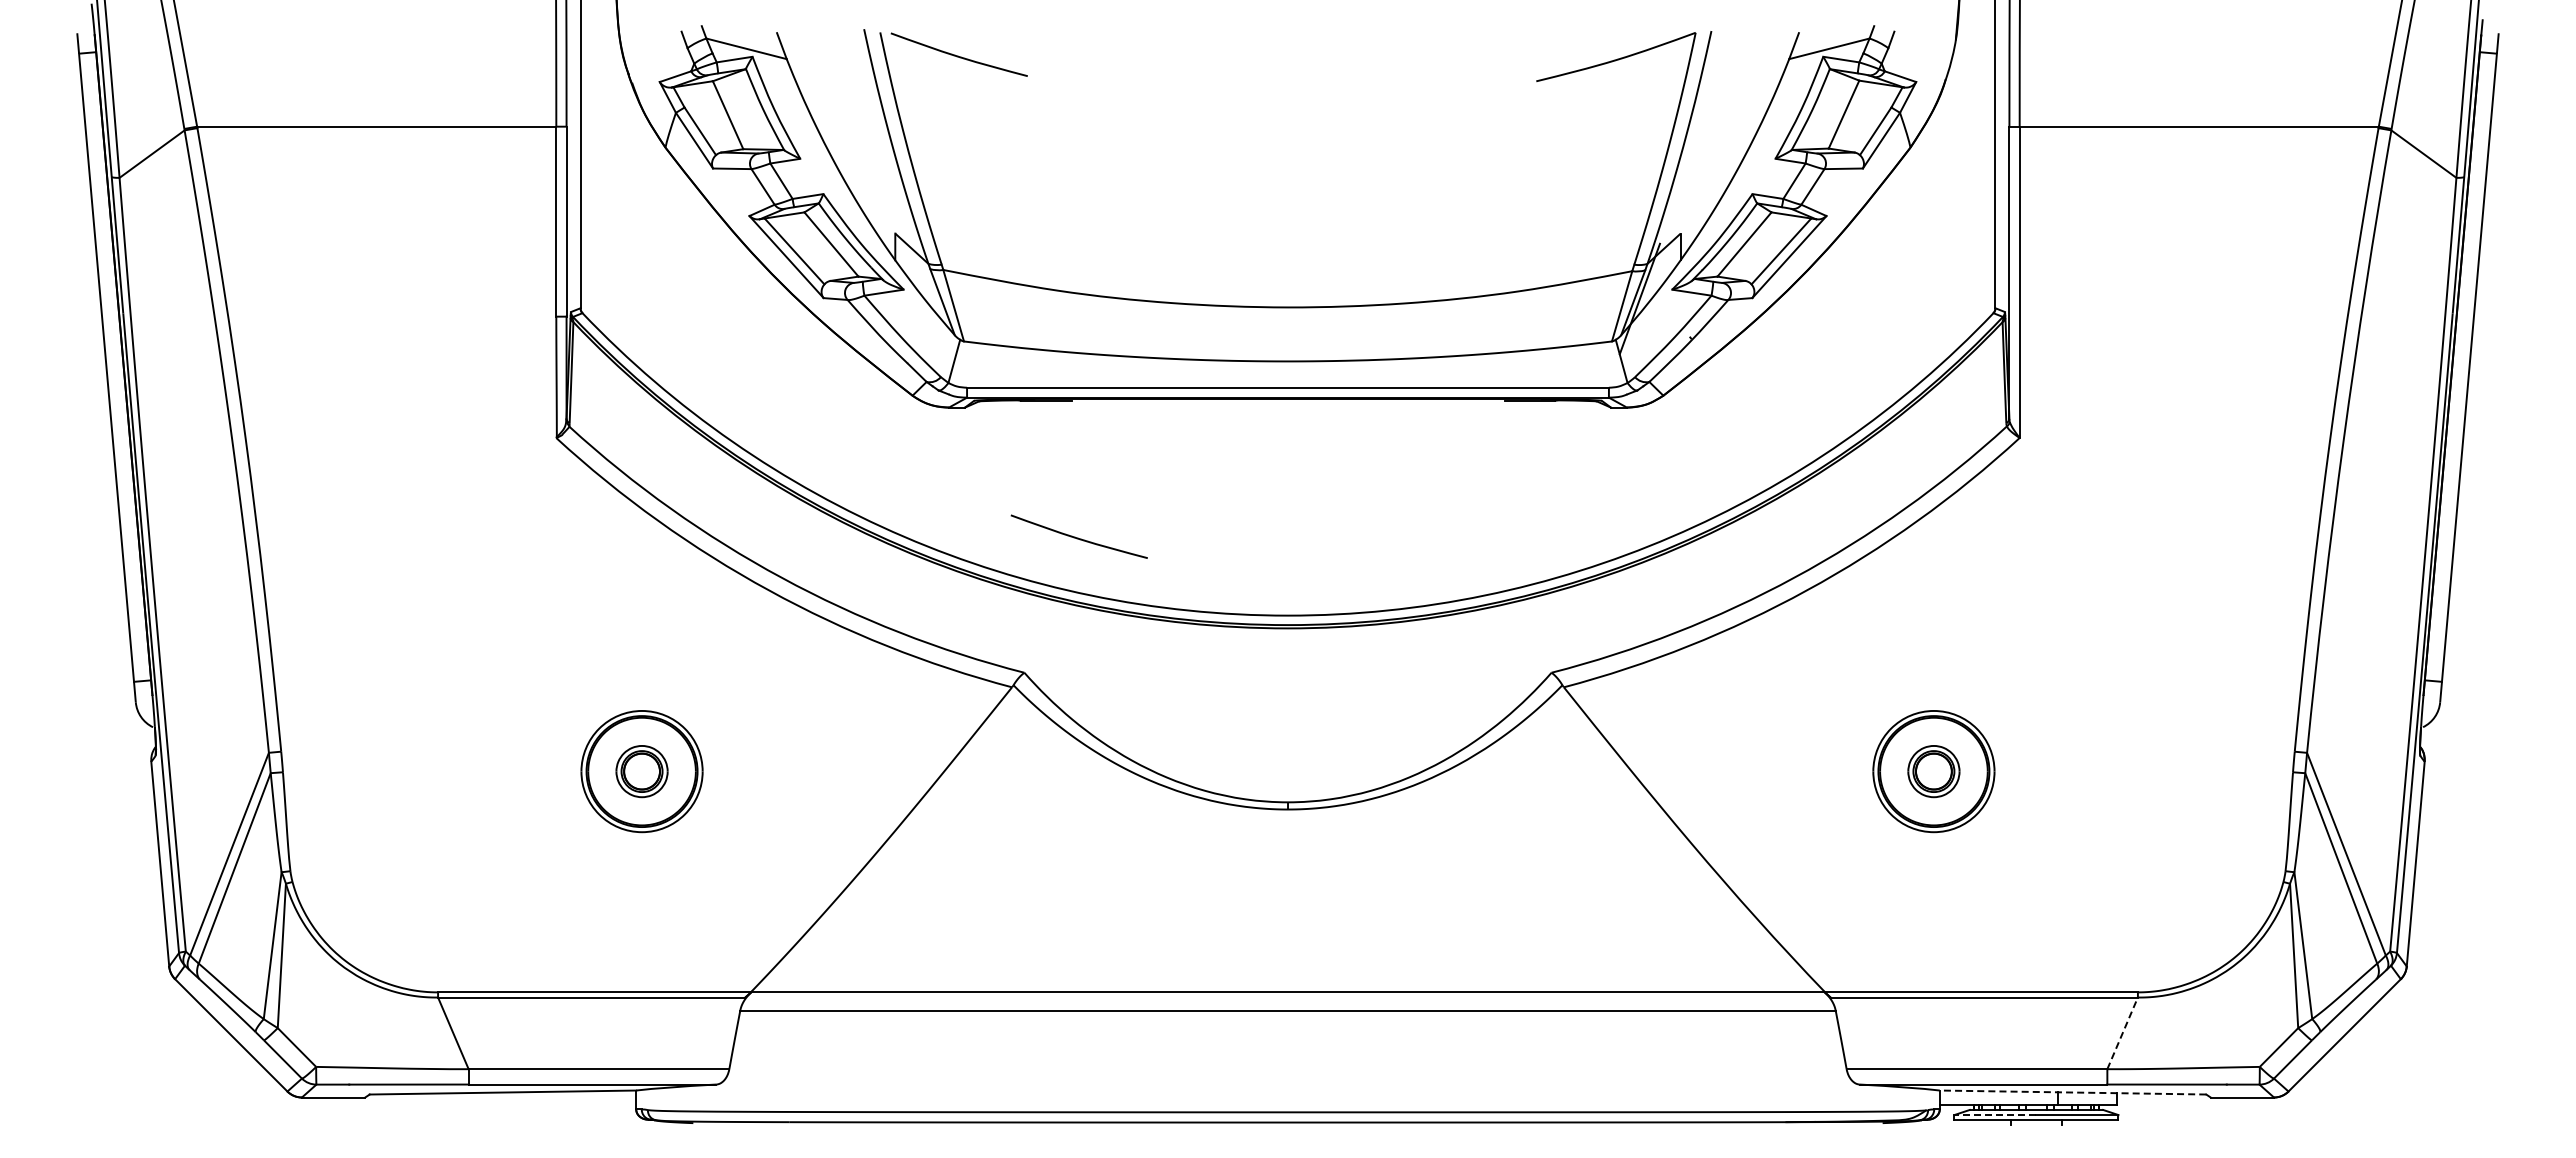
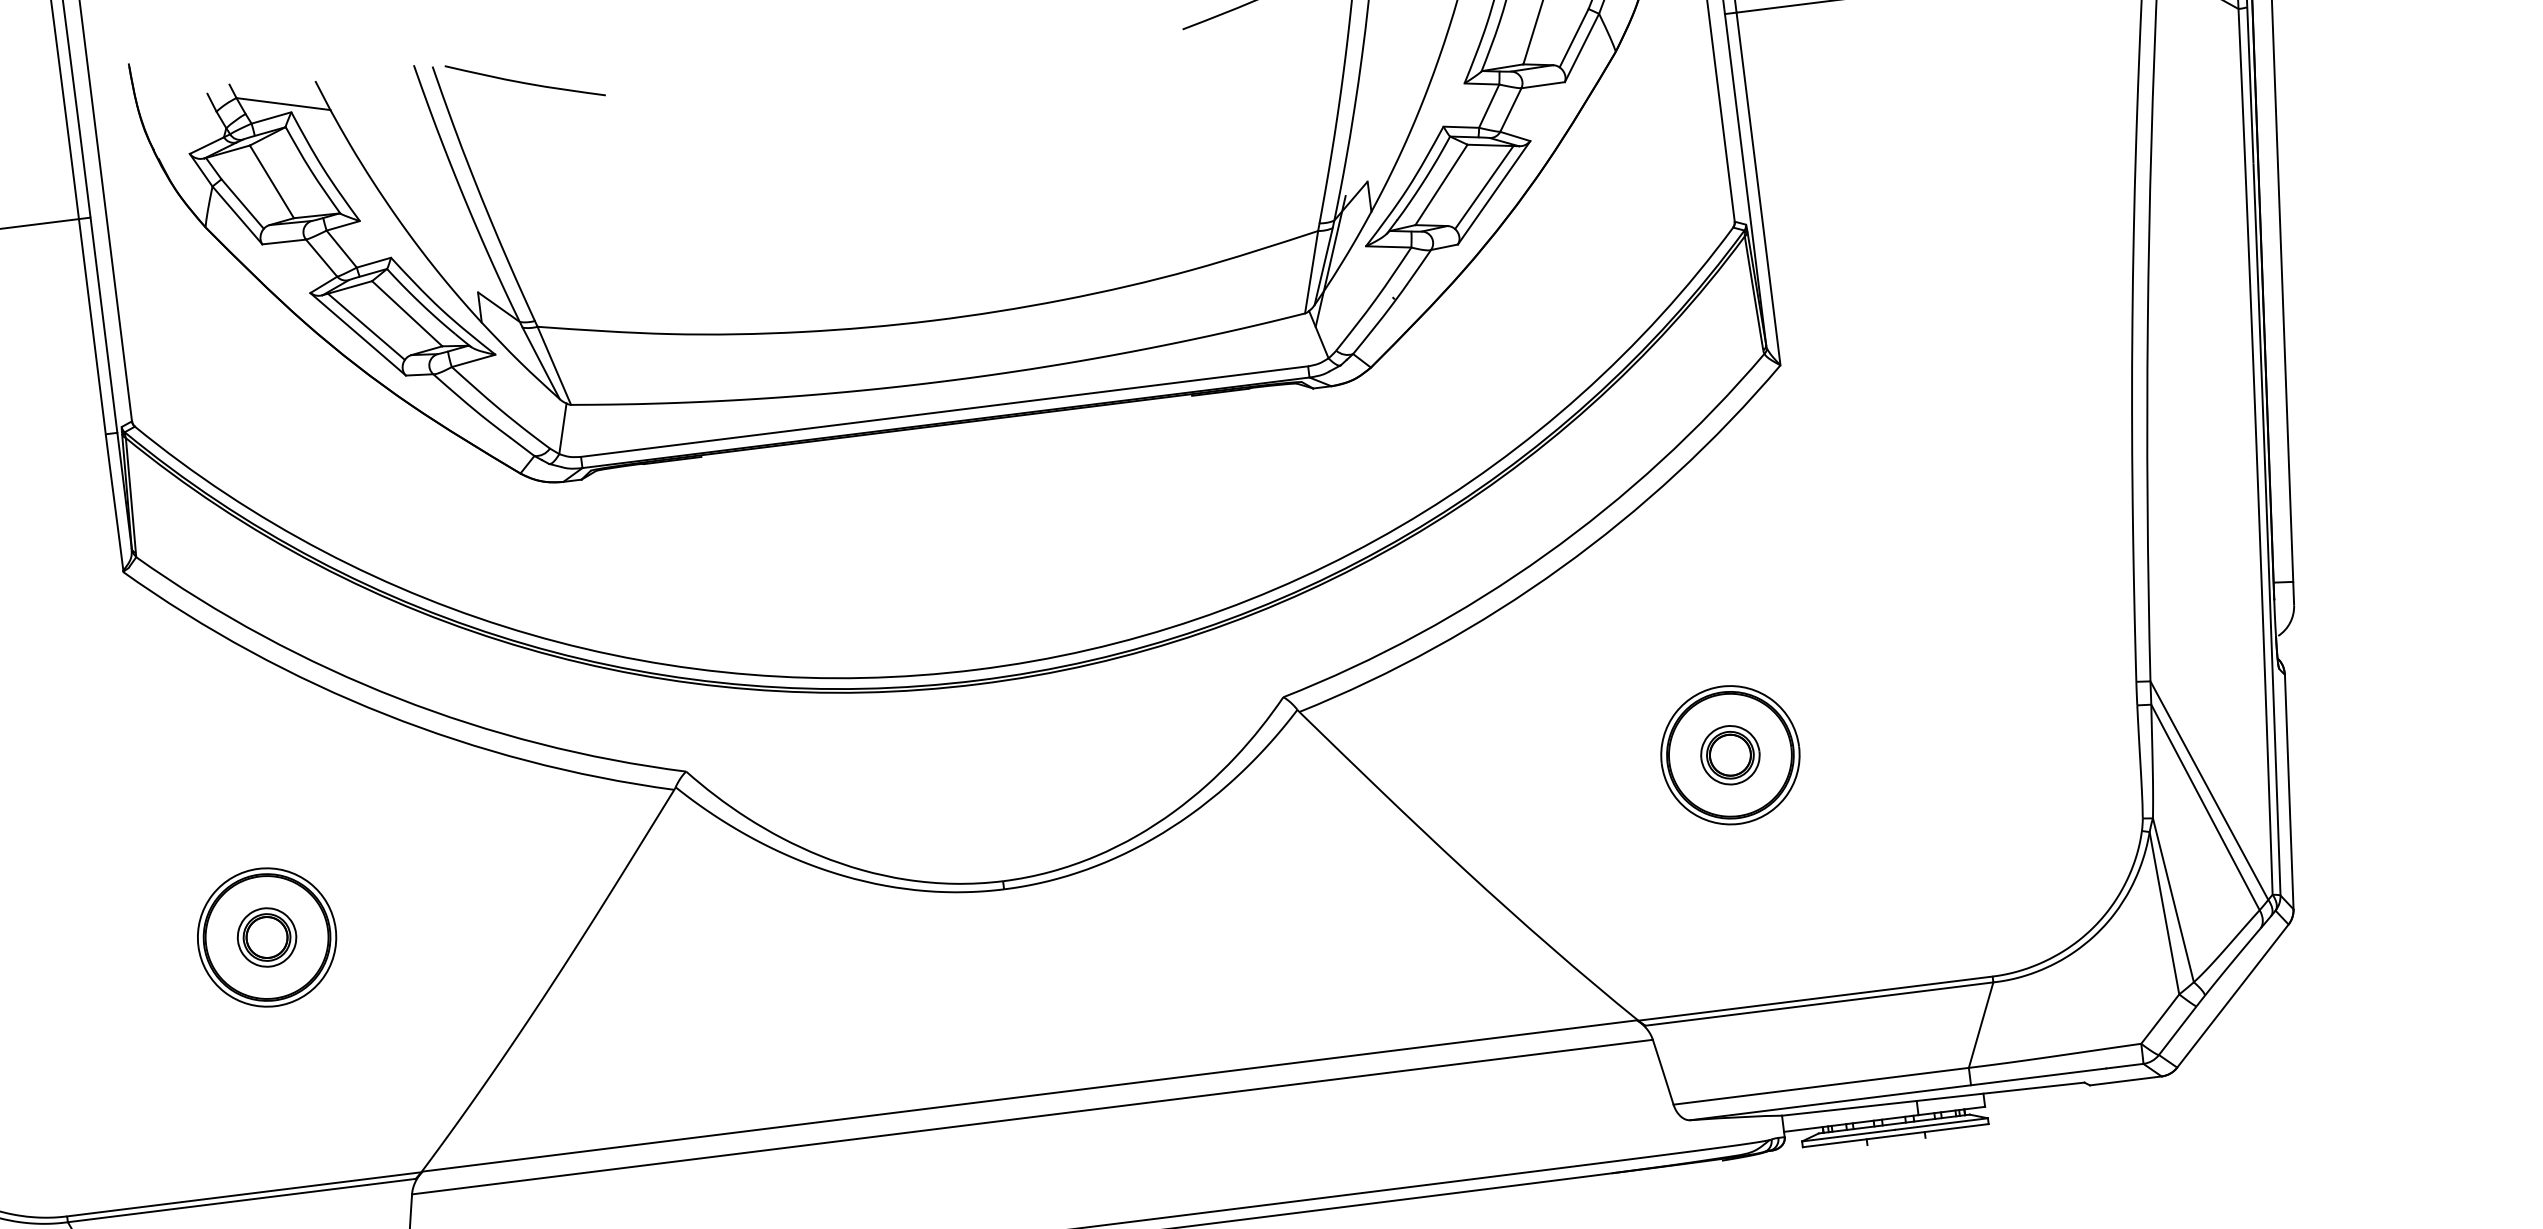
curve: (1078, 537) -> (728, 610), removed
line: (2122, 1033) -> (1980, 1025), dashed -> solid
line: (2072, 1092) -> (1932, 1099), dashed -> solid
line: (1994, 1115) -> (1847, 1136), dashed -> solid

